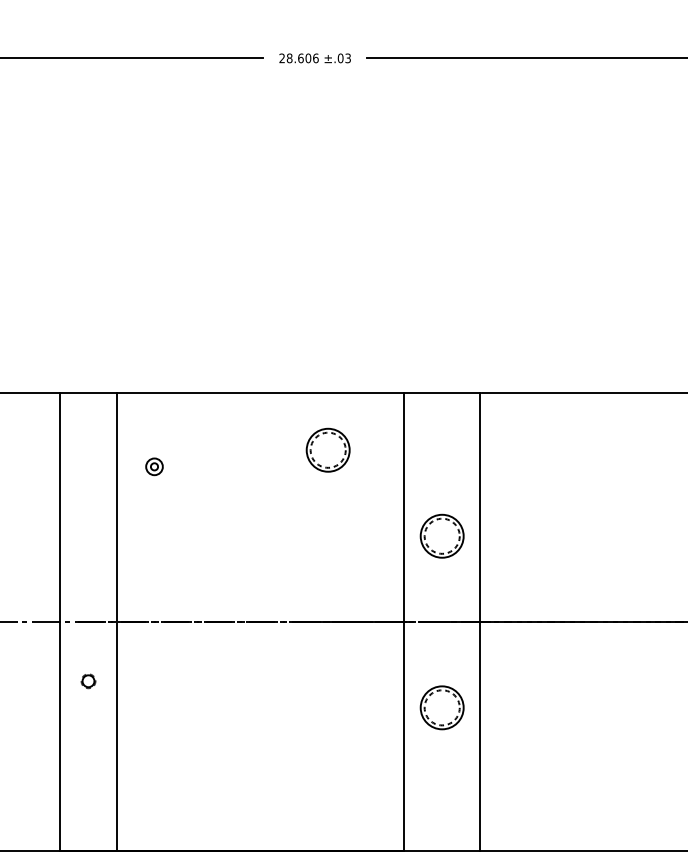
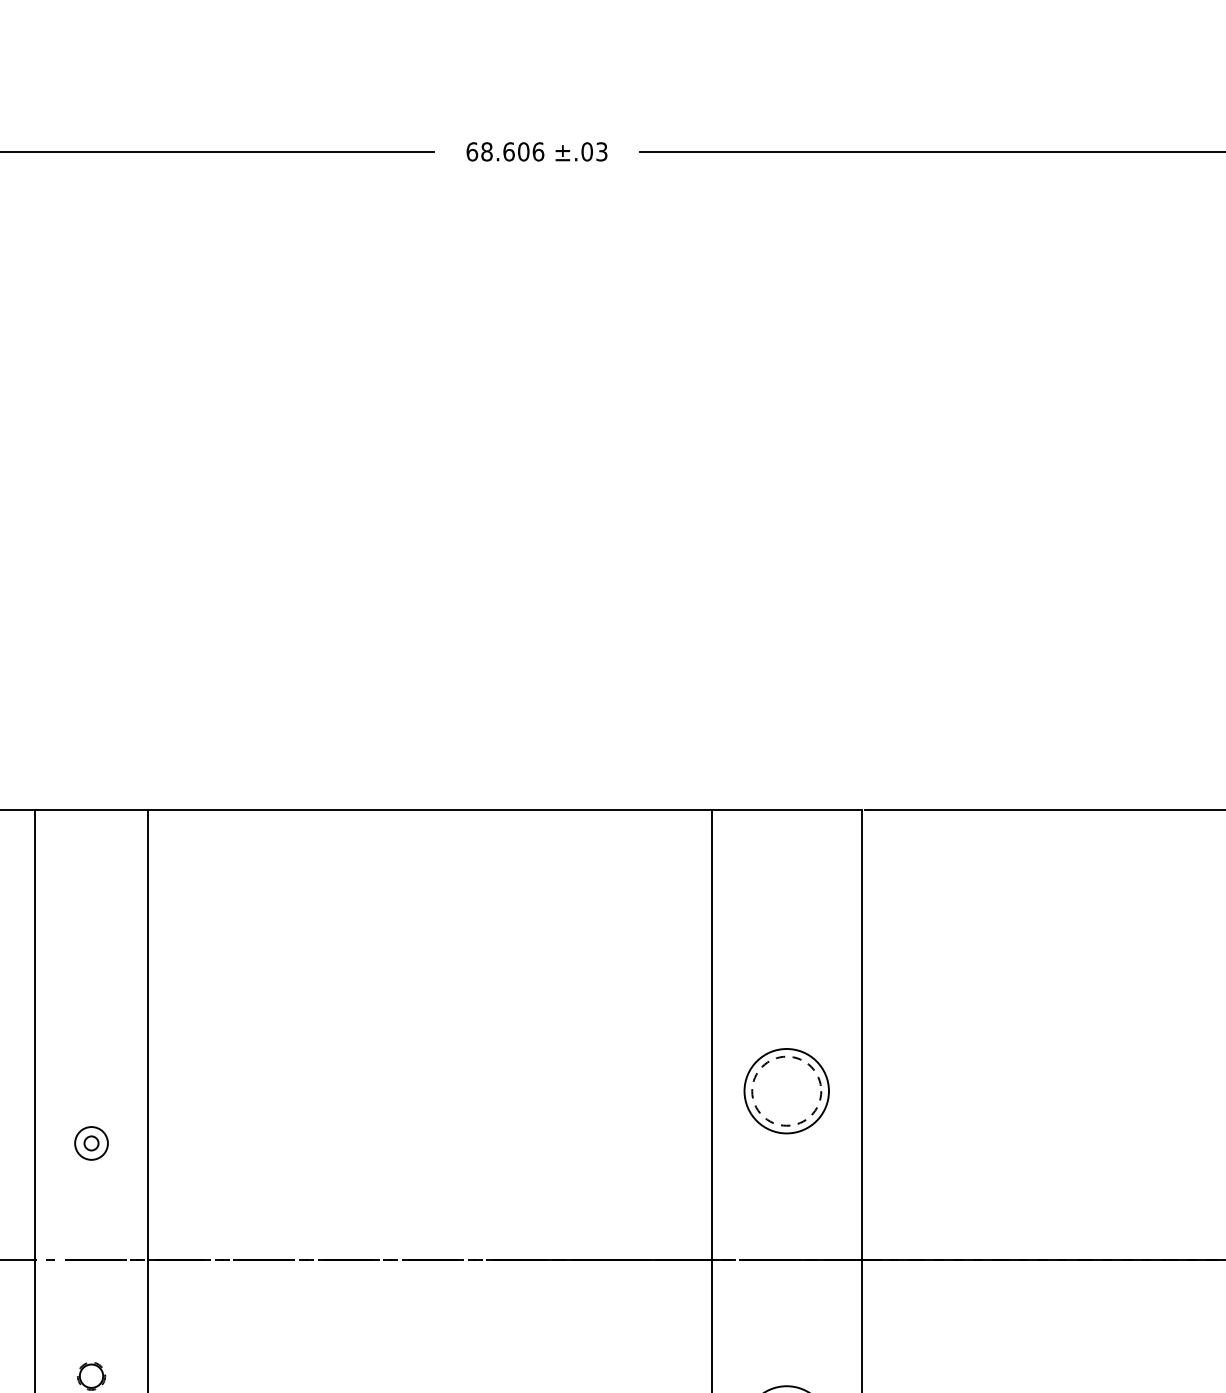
text: (282, 58) -> (472, 152), 28.606 -> 68.606
part: (327, 449) -> (561, 920), removed
part: (154, 466) -> (91, 1142), moved

